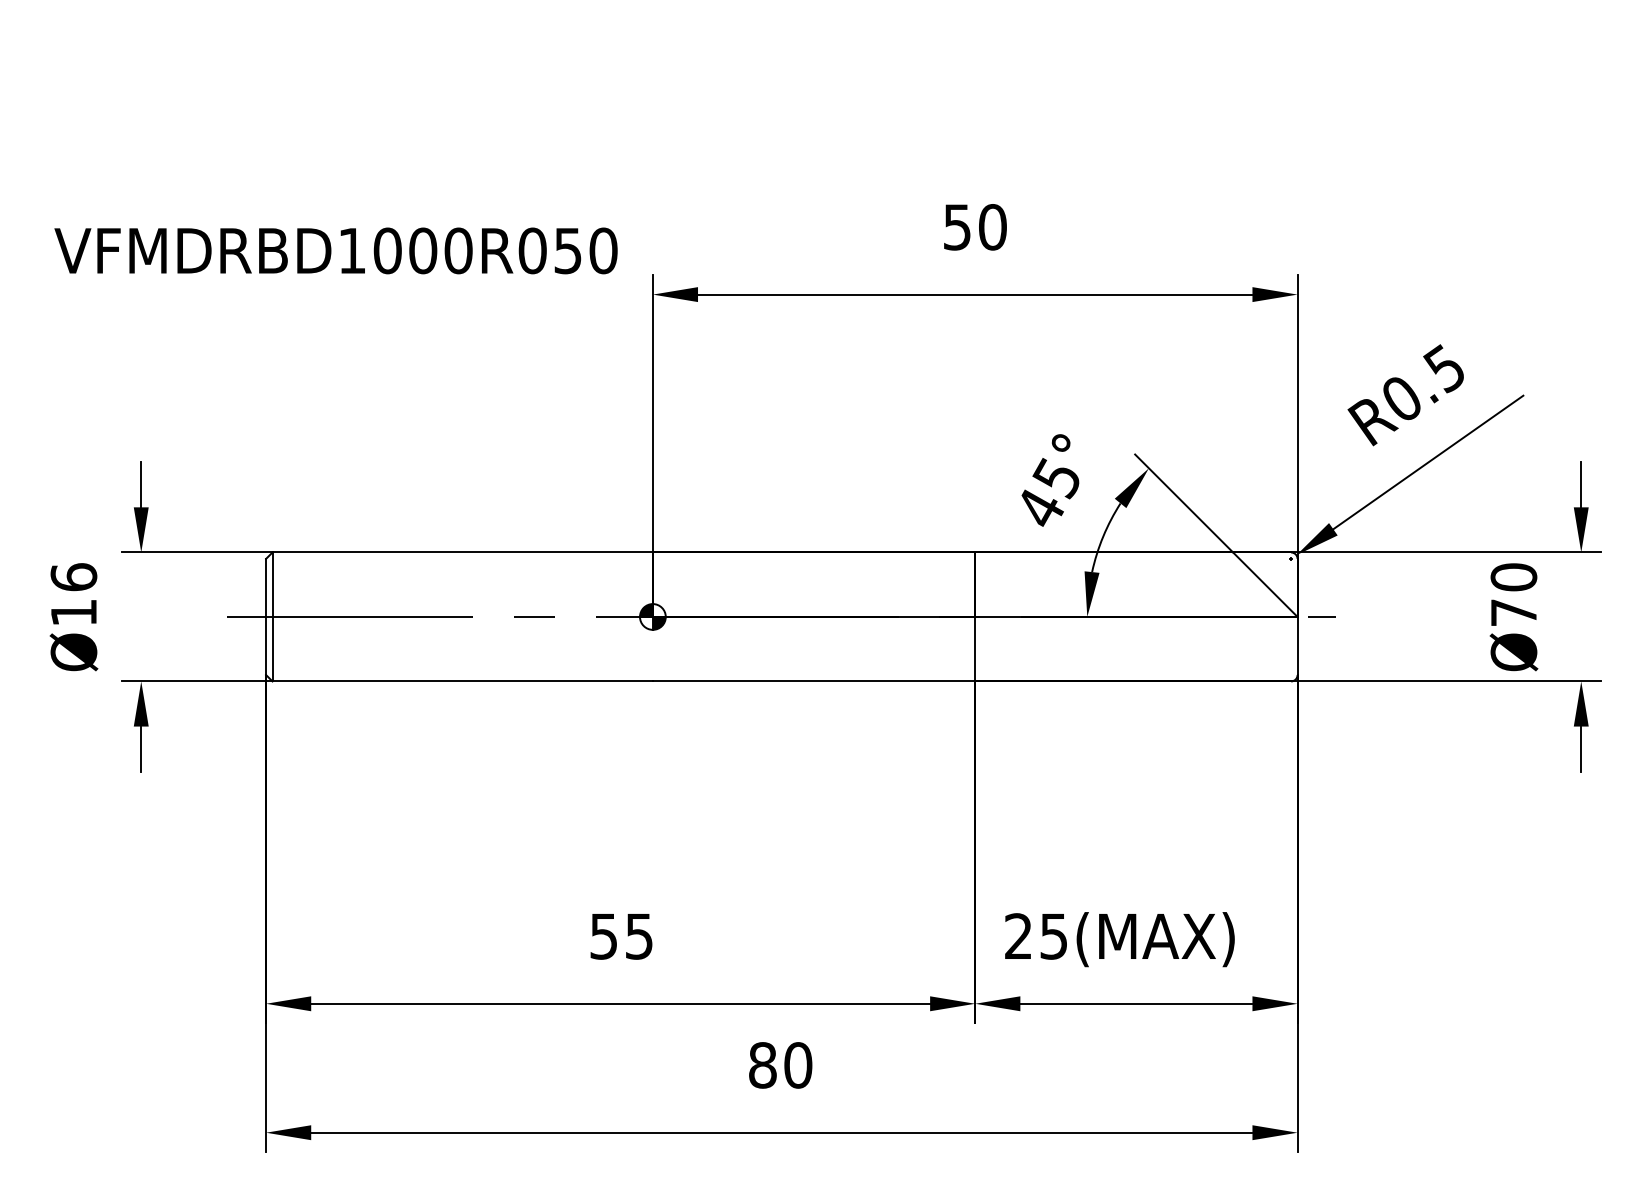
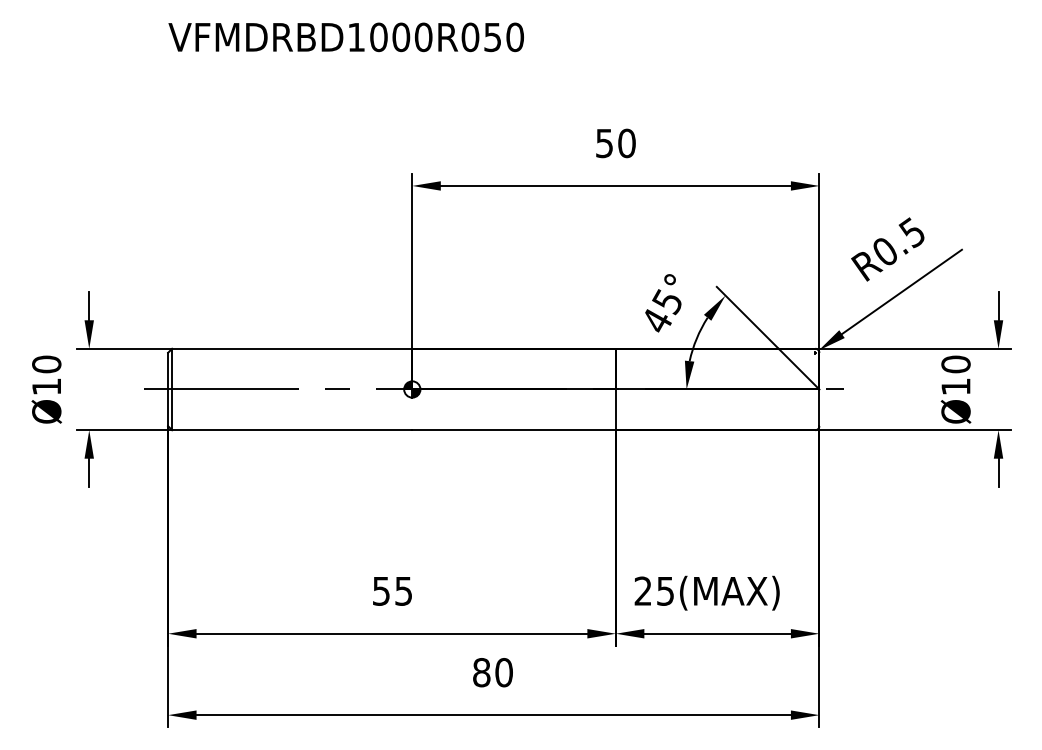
text: (334, 251) -> (345, 37), moved
text: (73, 577) -> (46, 364), Ø16 -> Ø10
text: (1513, 612) -> (955, 386), Ø70 -> Ø10

